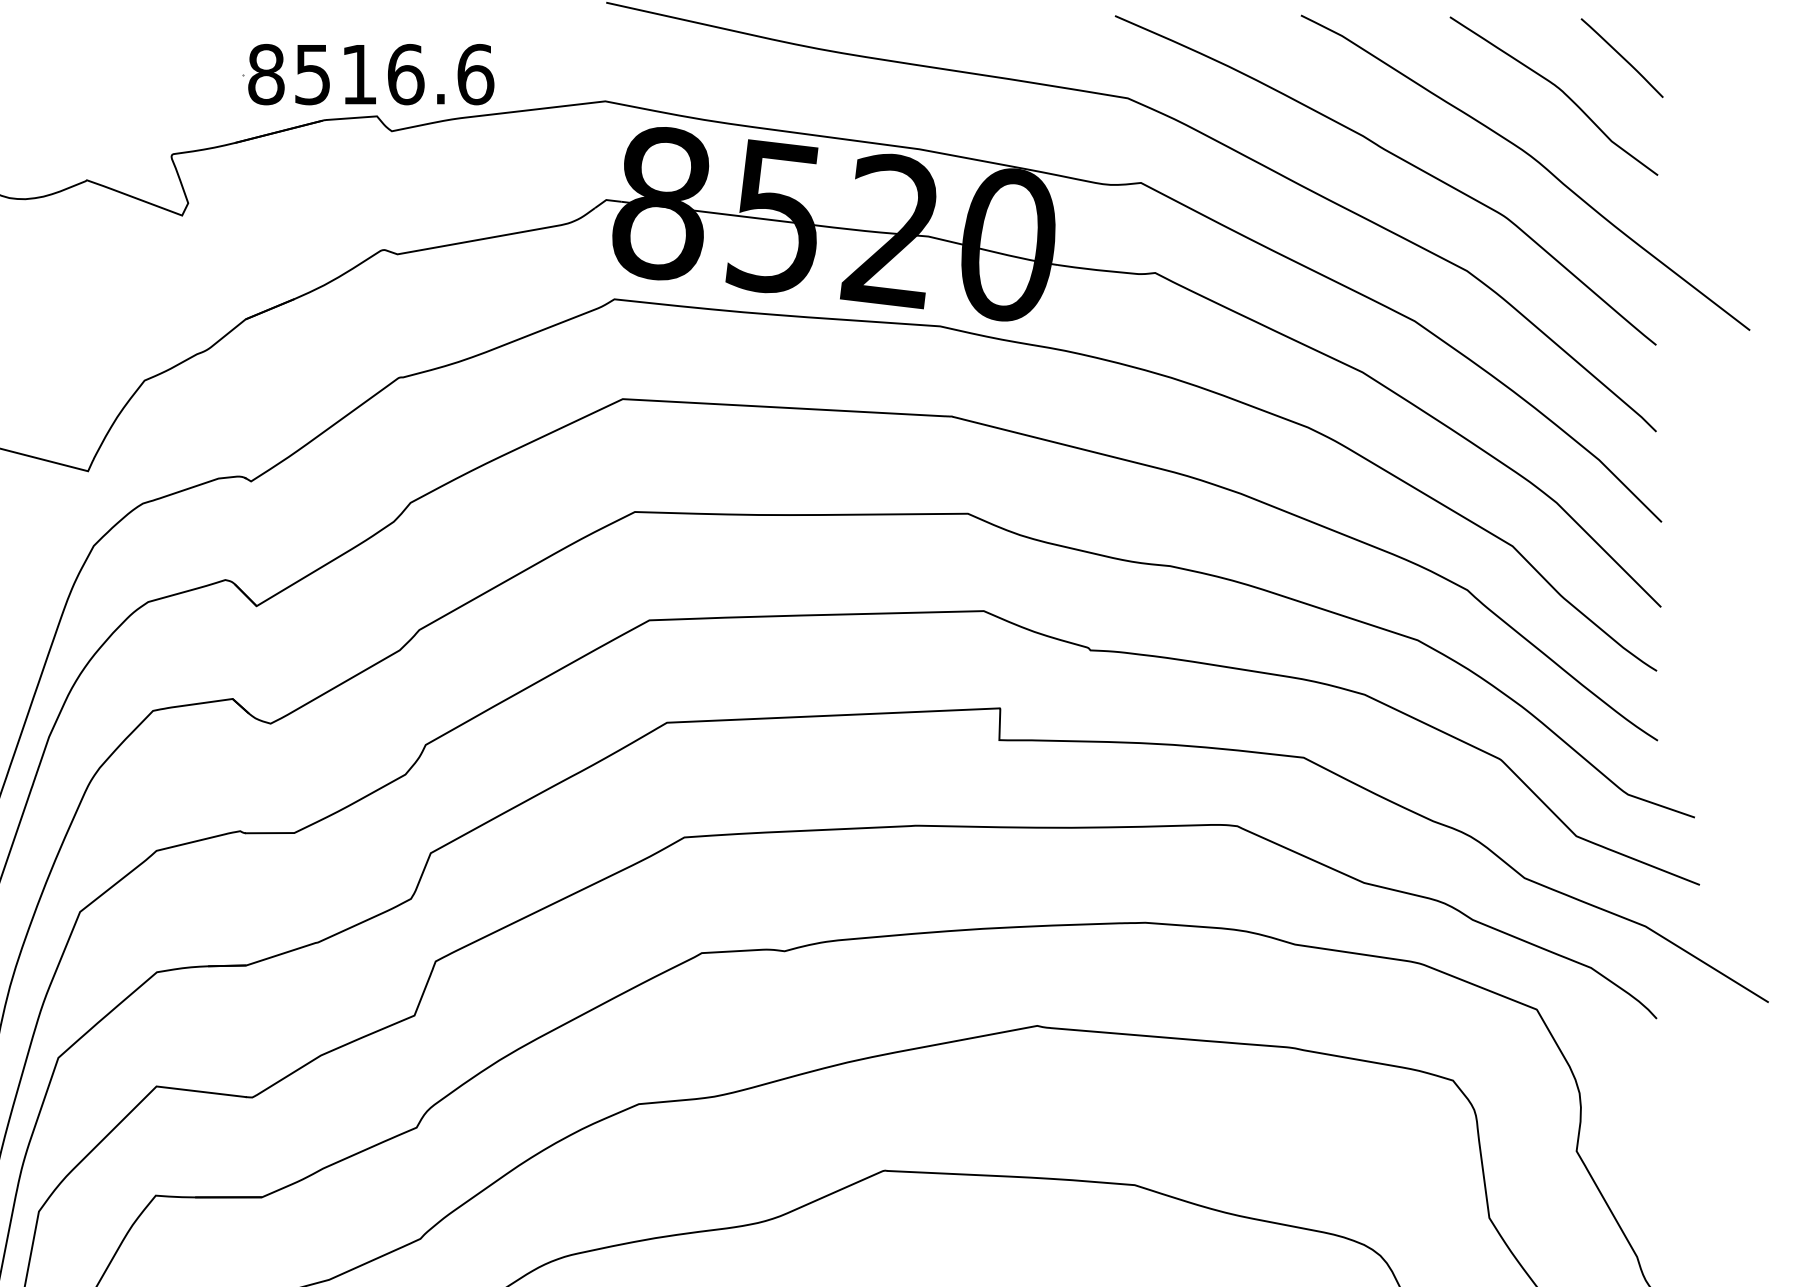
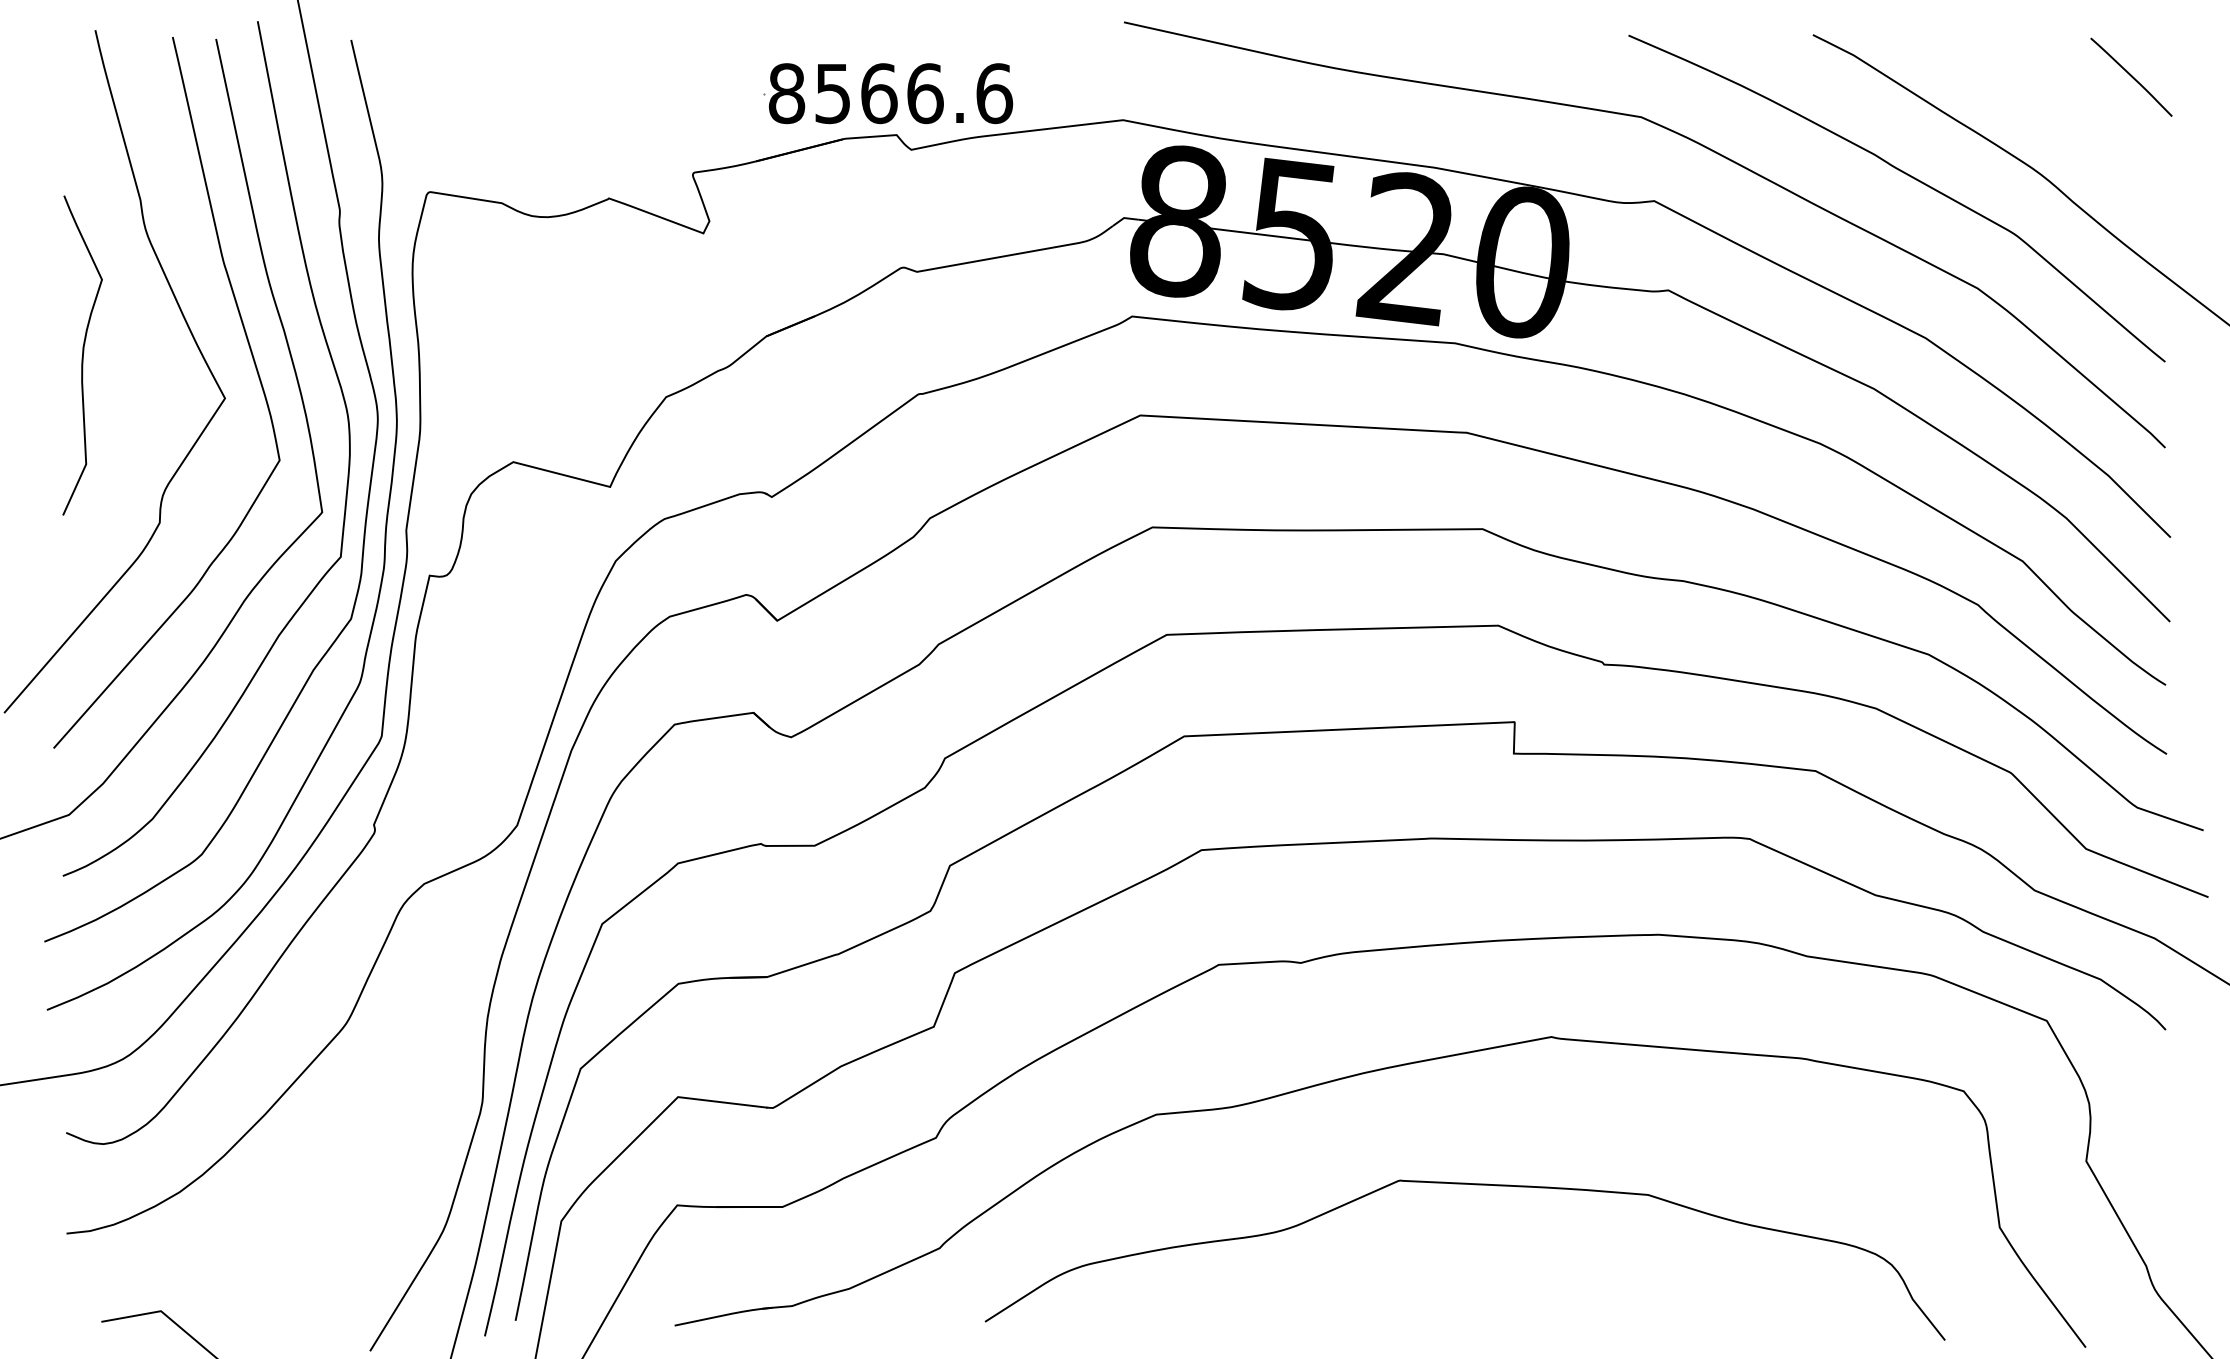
text: (359, 74) -> (879, 93), 8516.6 -> 8566.6
curve: (1559, 90) -> (2069, 109), removed

